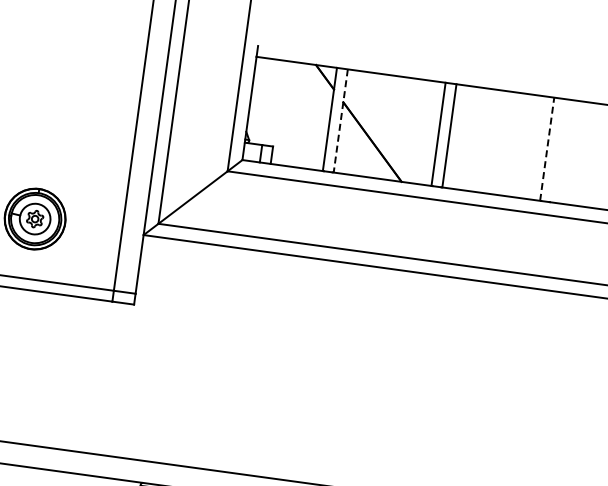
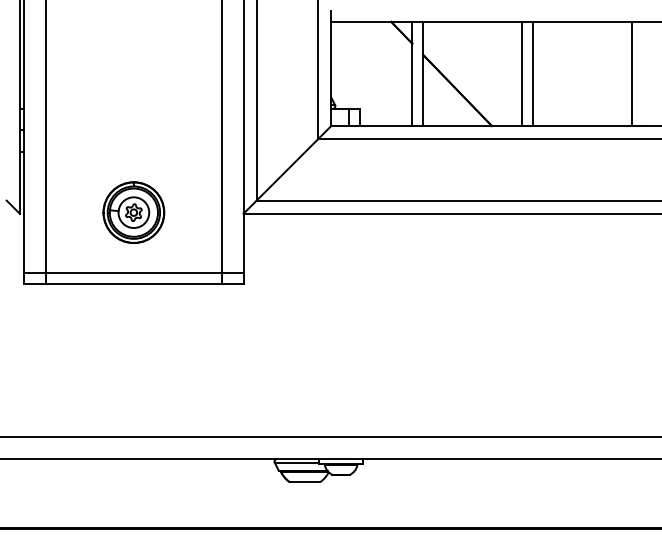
line: (340, 121) -> (423, 74), dashed -> solid
line: (547, 148) -> (631, 73), dashed -> solid

